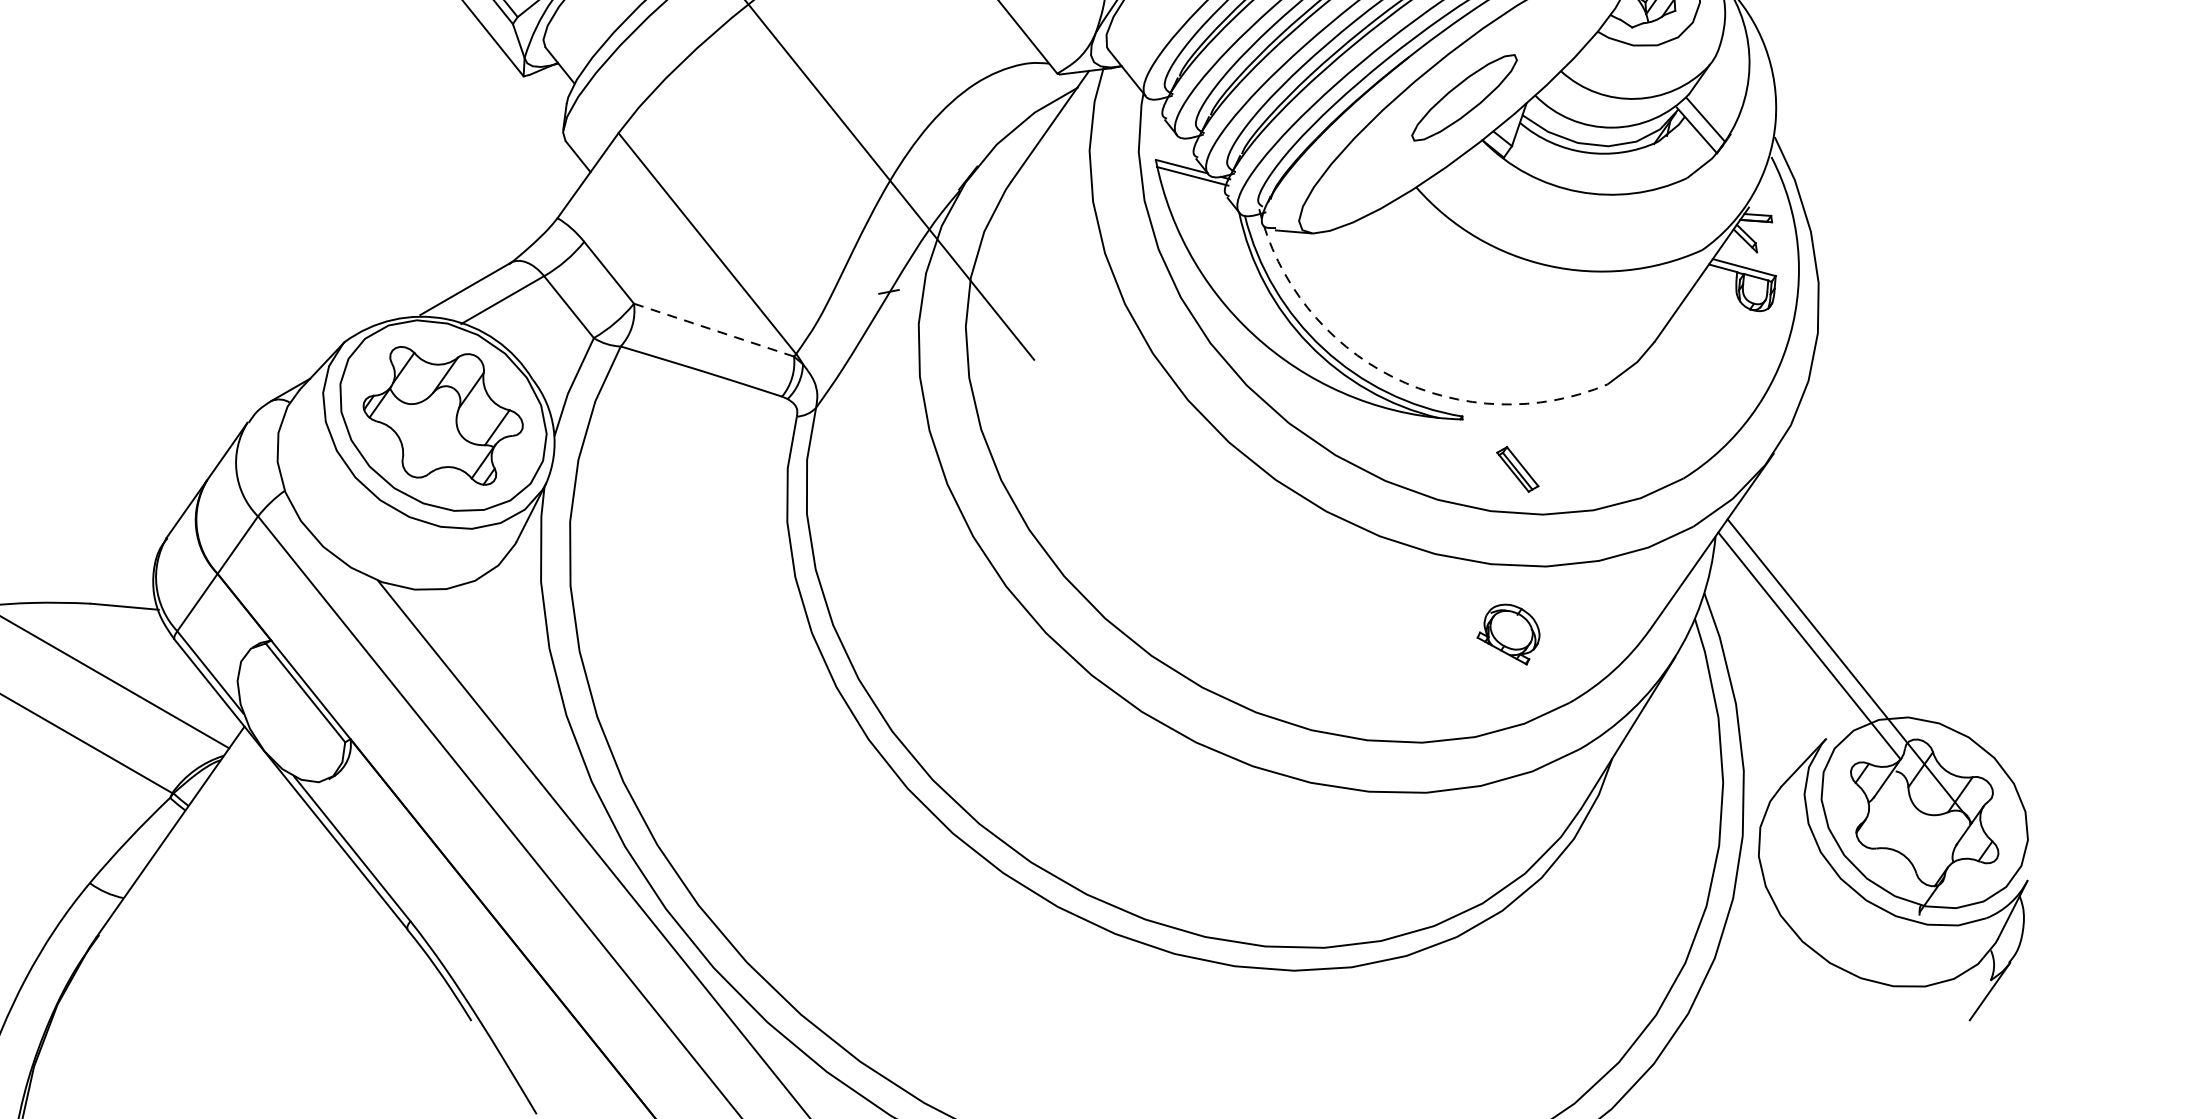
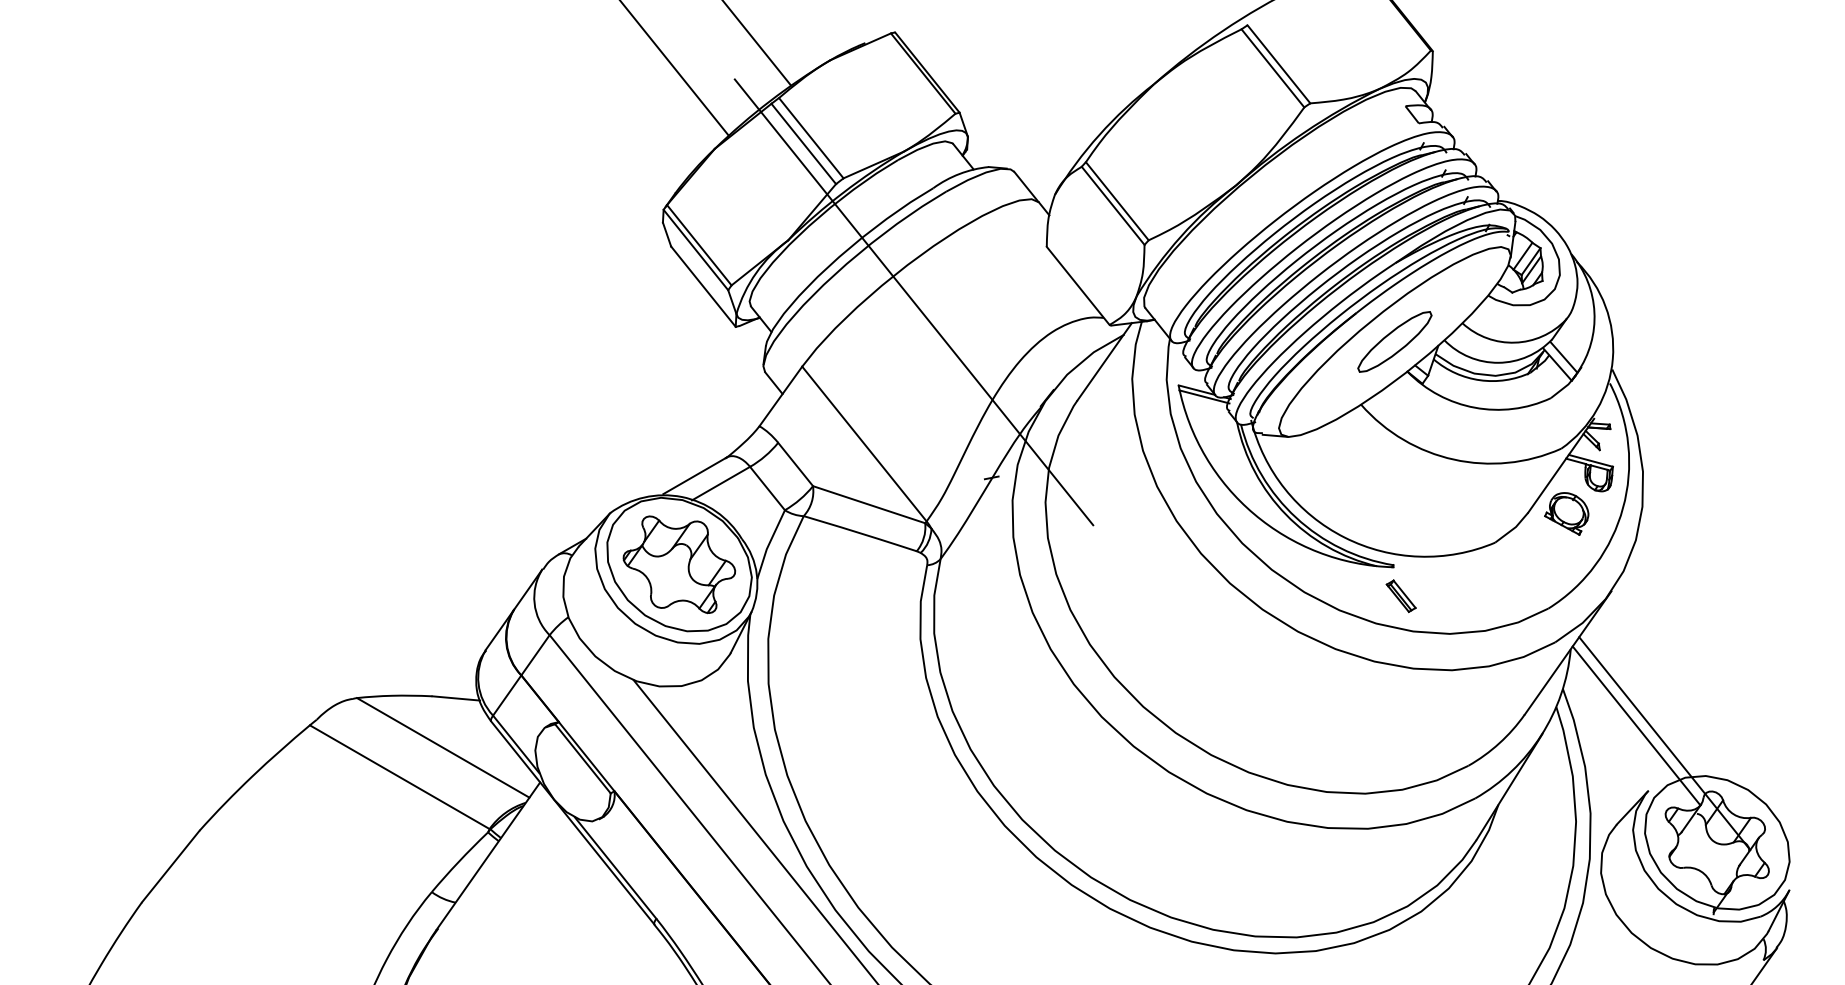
line: (714, 329) -> (869, 504), dashed -> solid
arc: (1392, 376) -> (1344, 537), dashed -> solid
part: (1516, 469) -> (1400, 596), moved
part: (1508, 633) -> (1566, 513), moved

